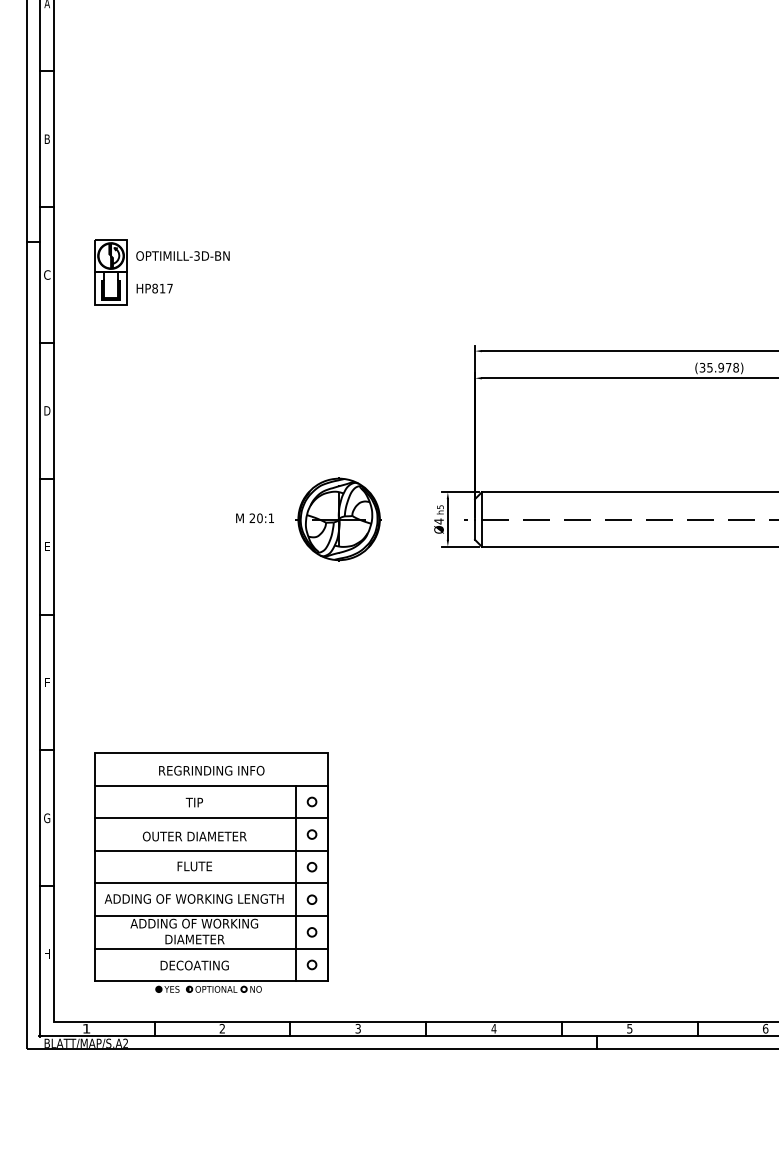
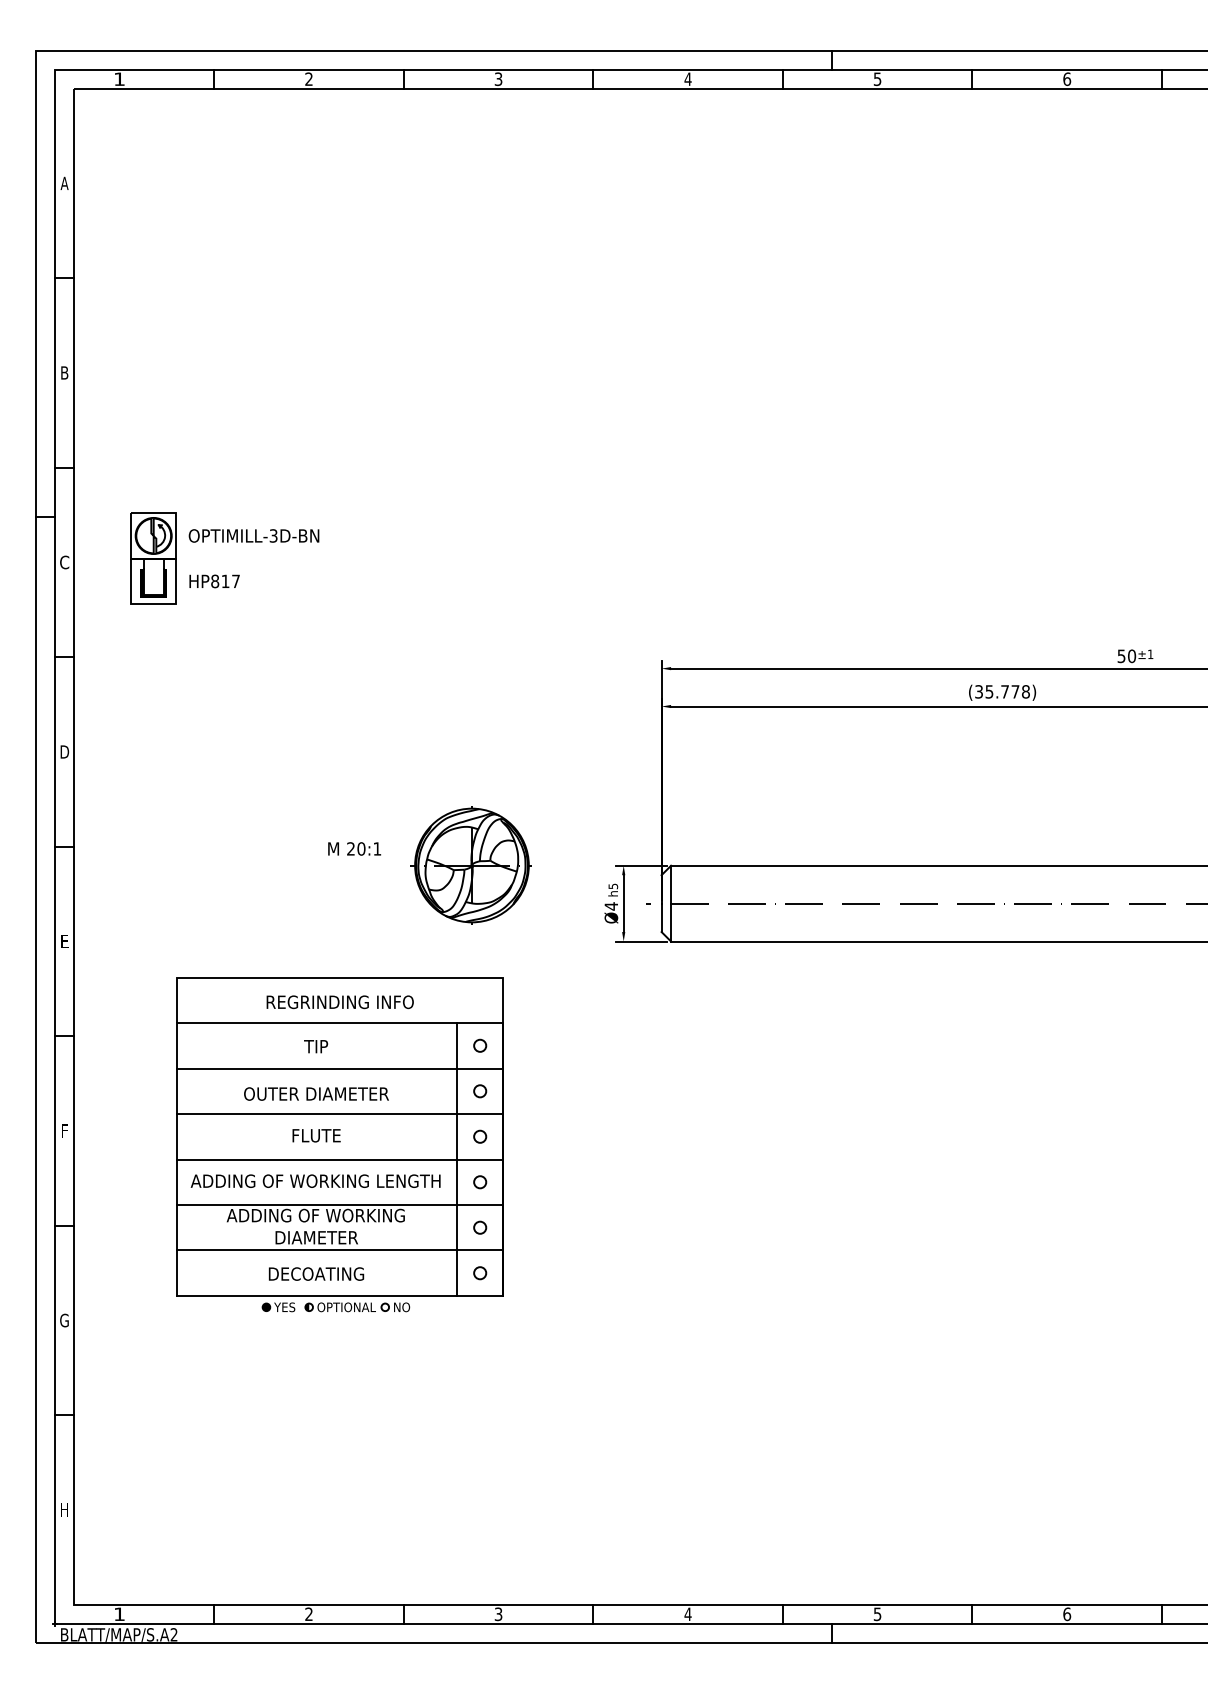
text: (721, 367) -> (1005, 691), (35.978) -> (35.778)
text: (254, 517) -> (354, 848), moved
part: (338, 519) -> (470, 865), moved
part: (211, 872) -> (339, 1144), moved

